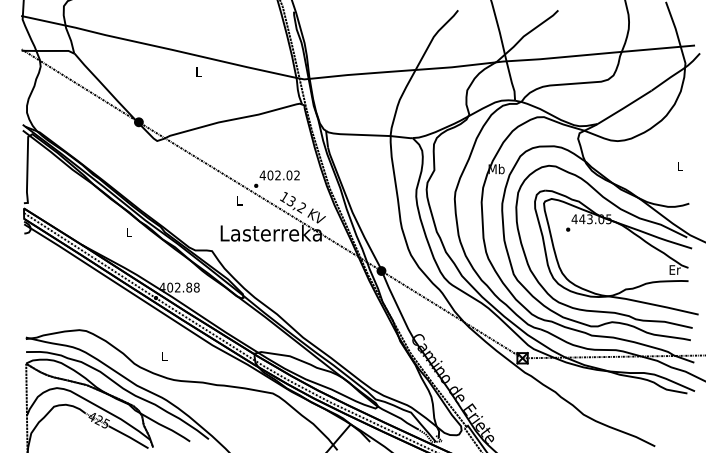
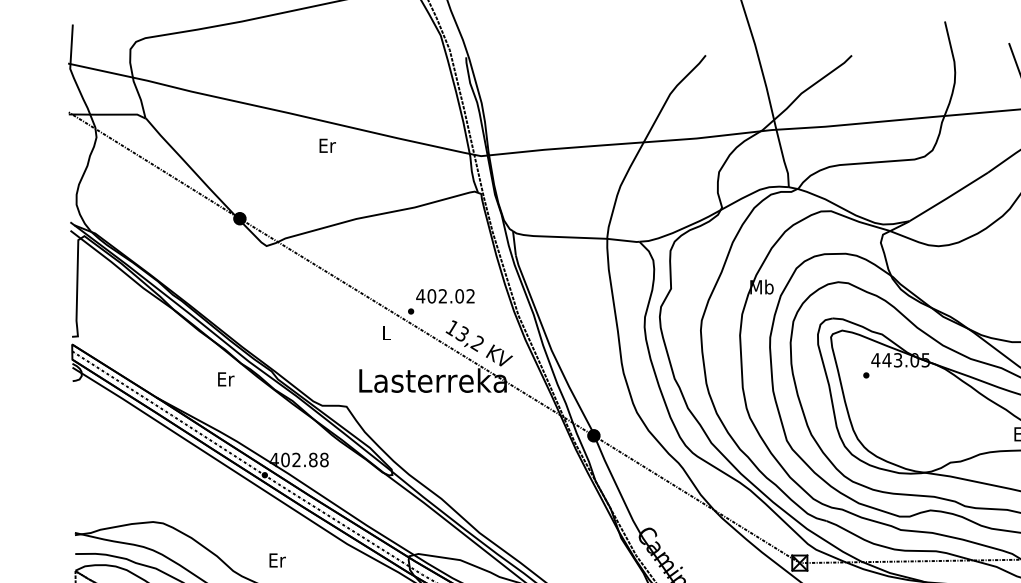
text: (198, 72) -> (326, 146), L -> Er
text: (129, 232) -> (226, 379), L -> Er
text: (164, 356) -> (277, 560), L -> Er

